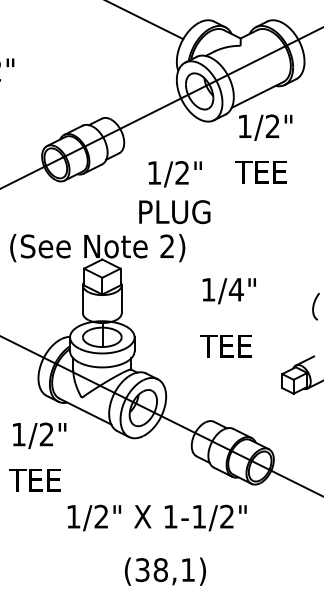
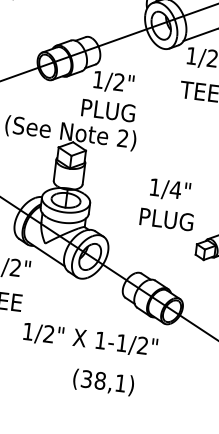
text: (174, 174) -> (113, 82), moved
text: (174, 212) -> (108, 110), moved
text: (228, 291) -> (169, 190), moved
text: (236, 346) -> (165, 219), TEE -> PLUG
text: (164, 571) -> (102, 382), moved

